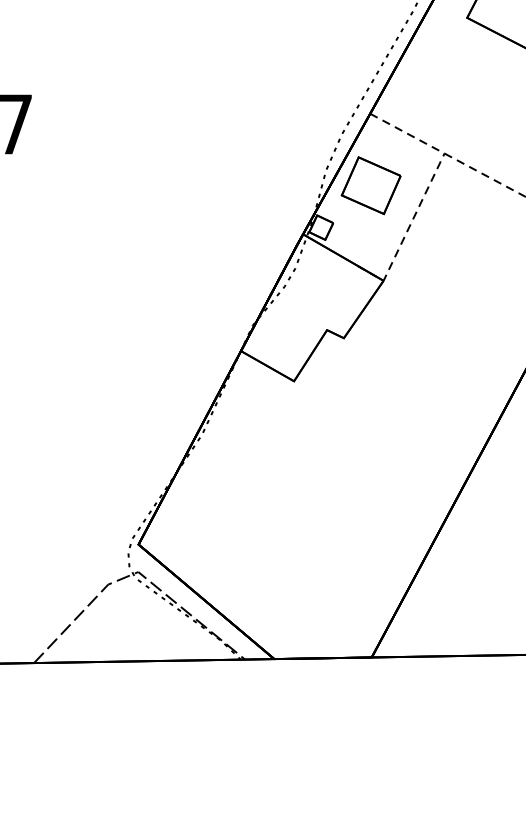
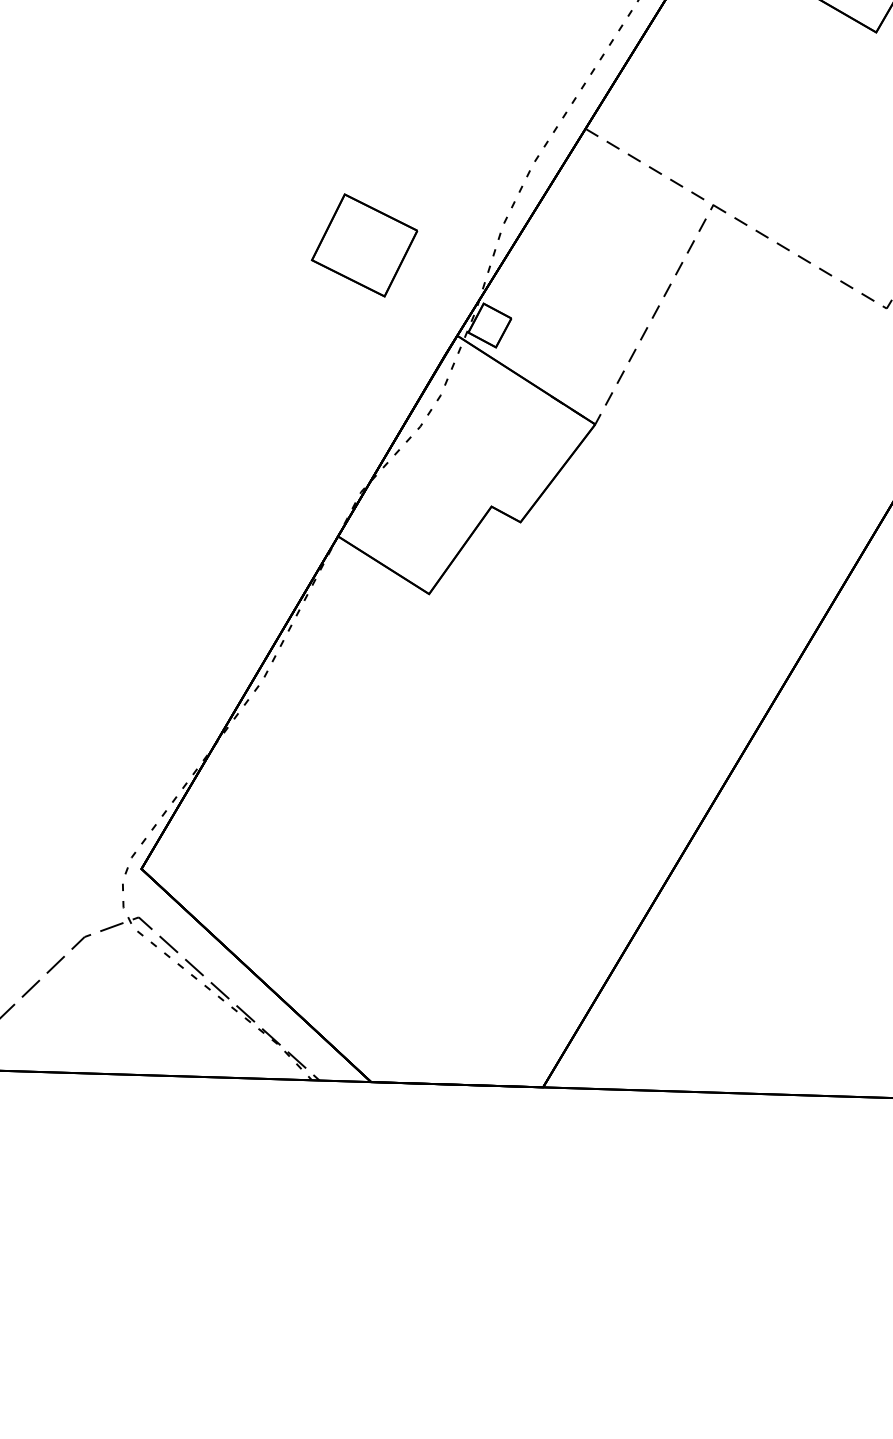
part: (370, 185) -> (363, 245), moved

